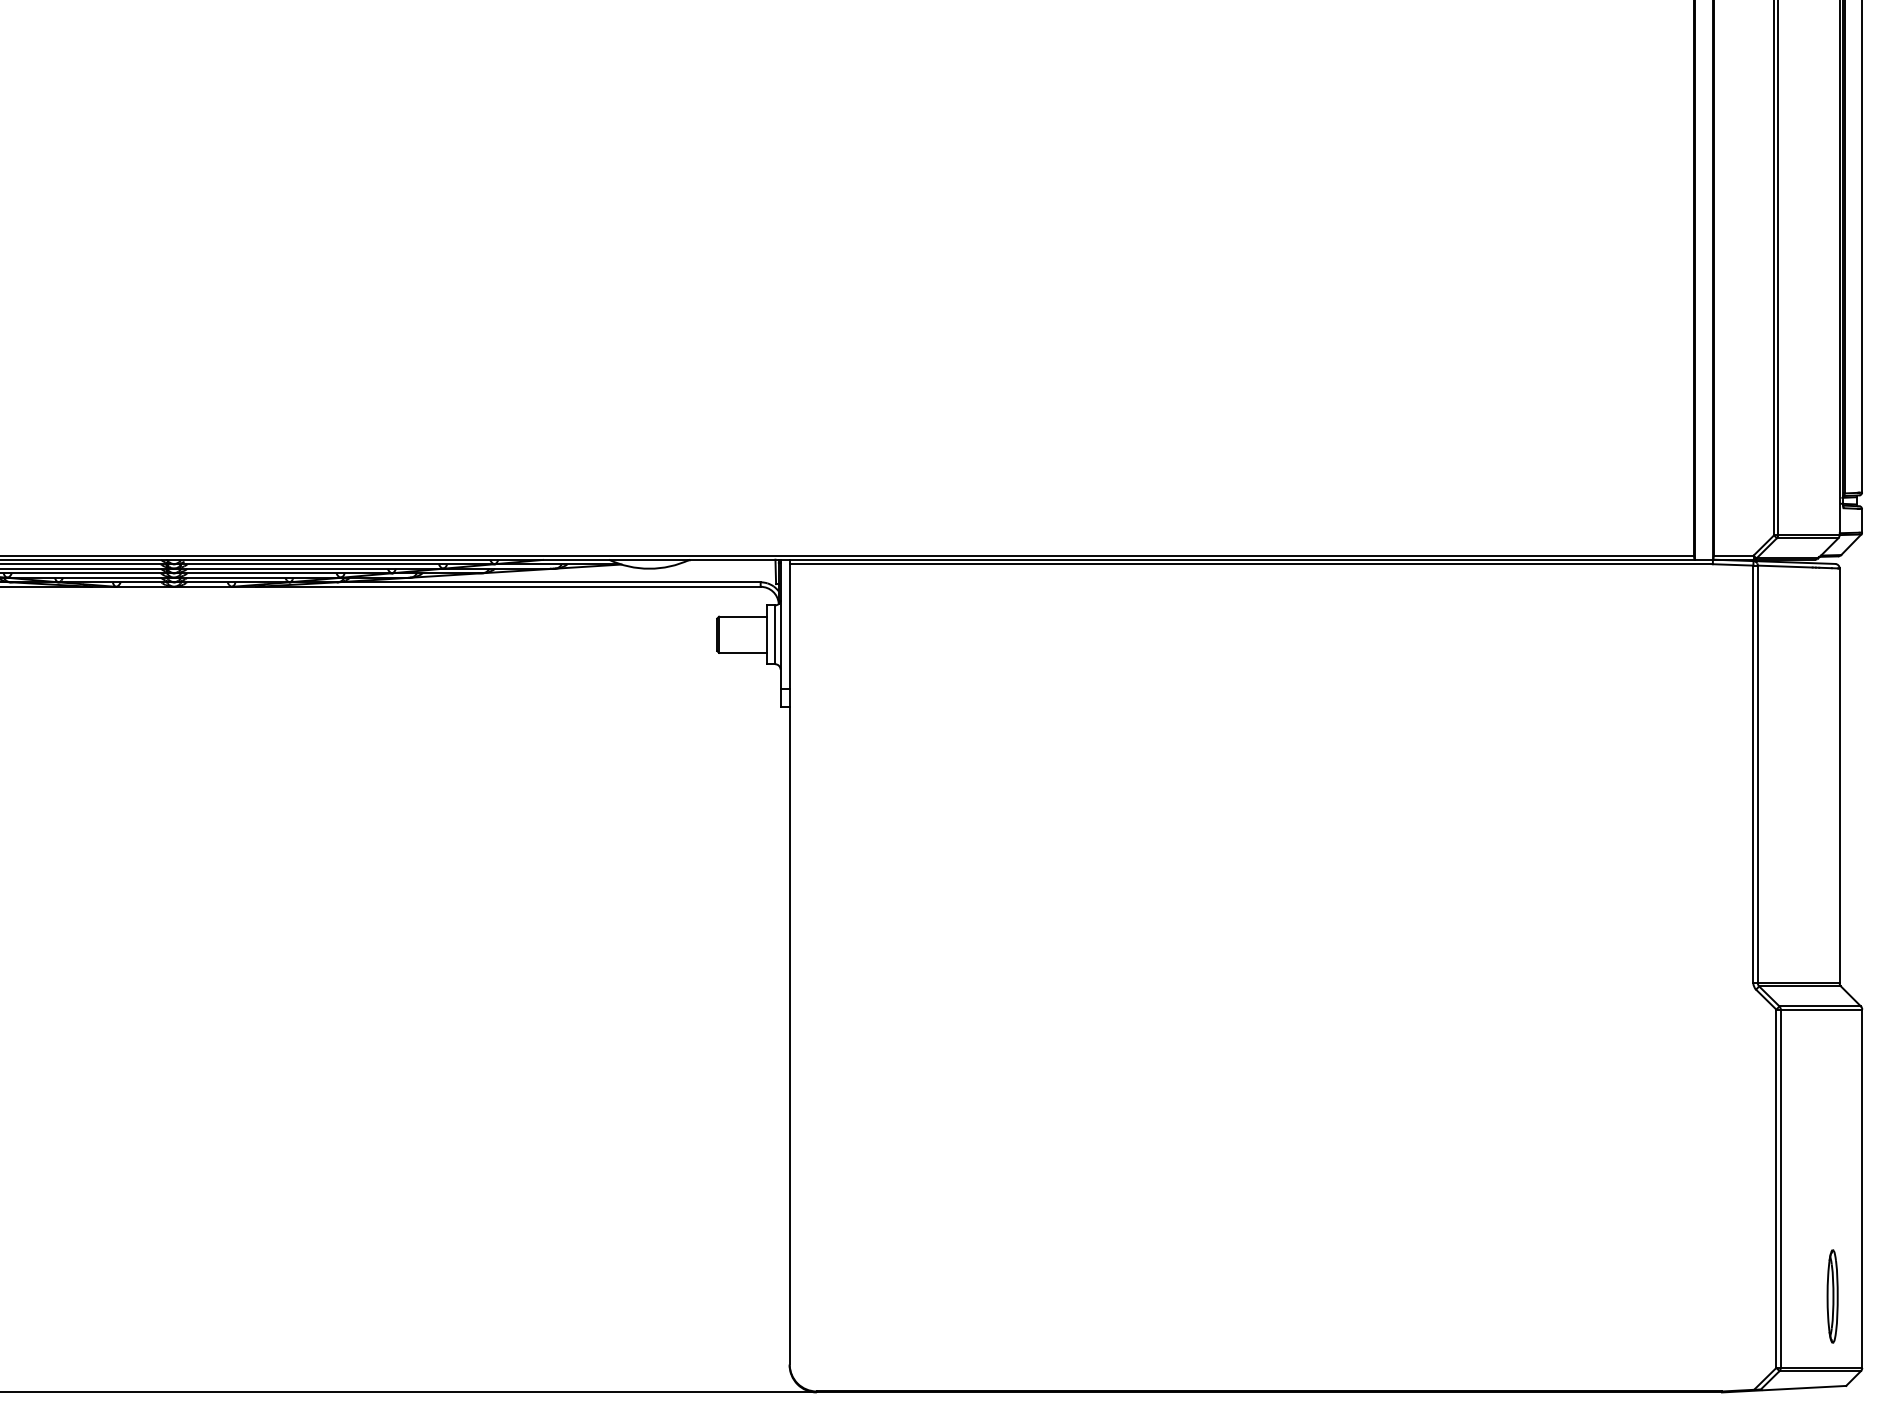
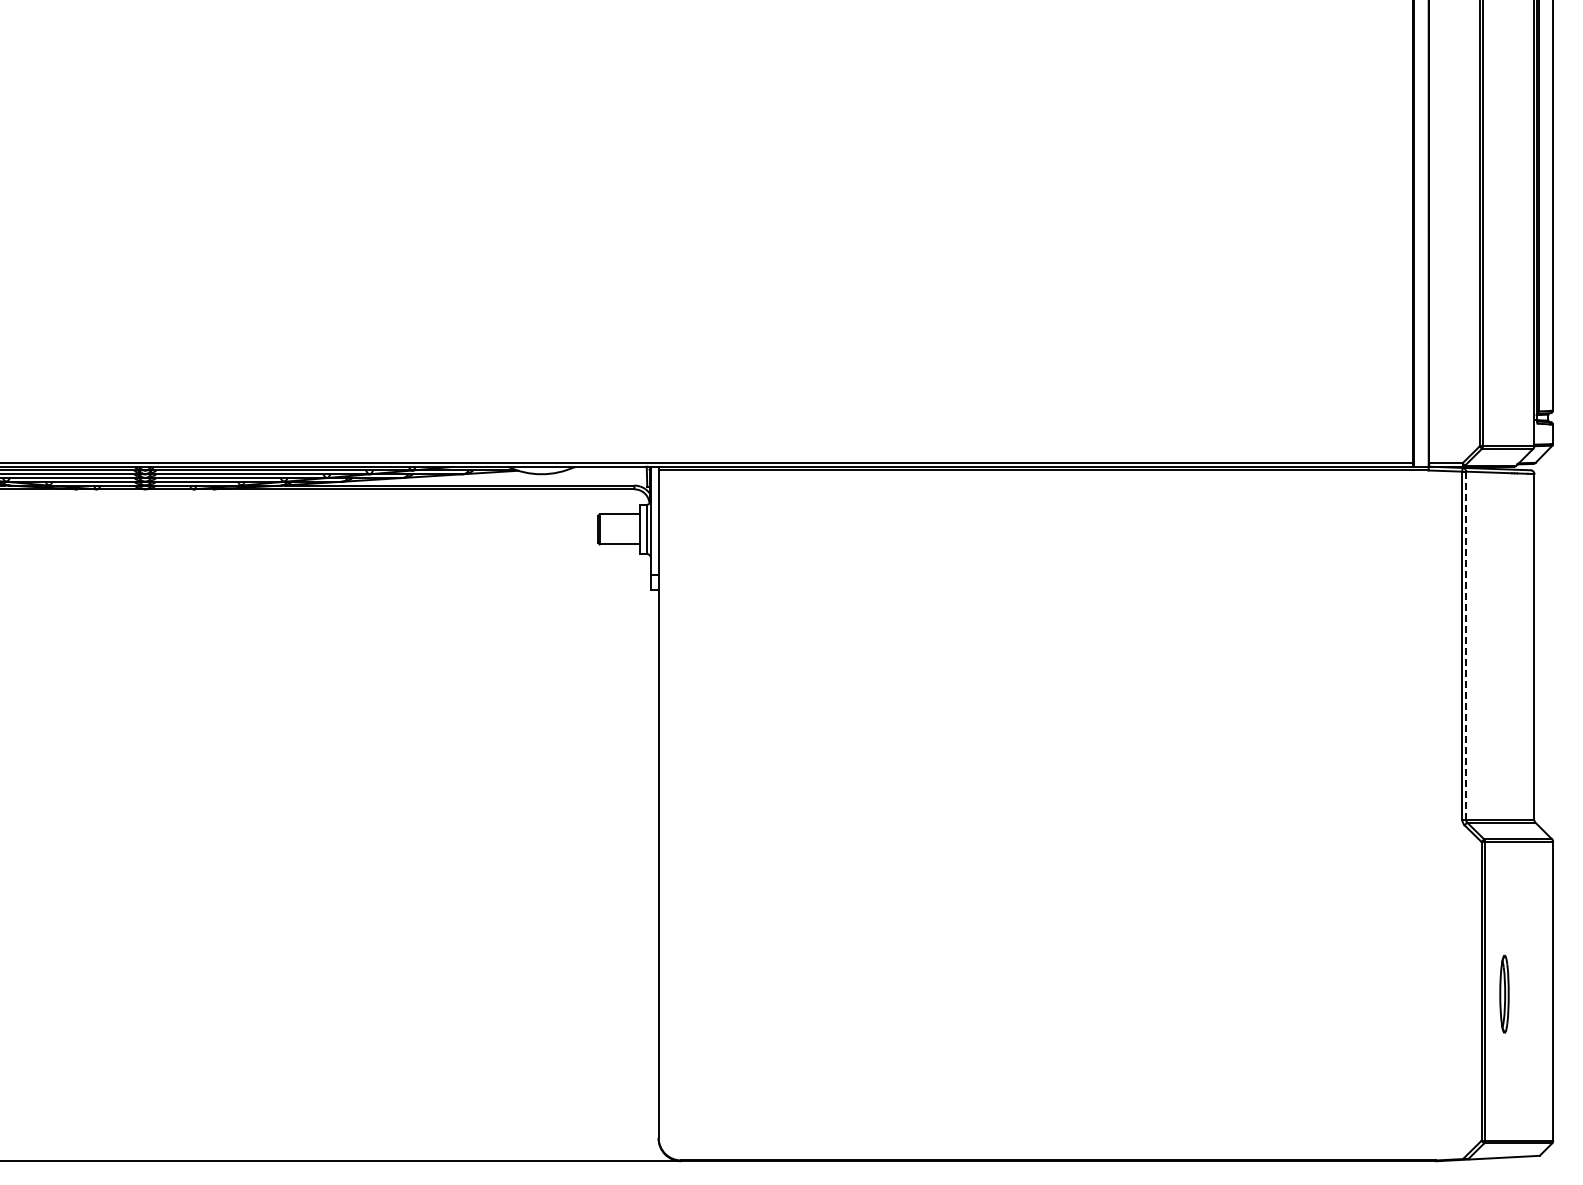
line: (1758, 775) -> (1466, 646), solid -> dashed
part: (1832, 1295) -> (1504, 993), moved

